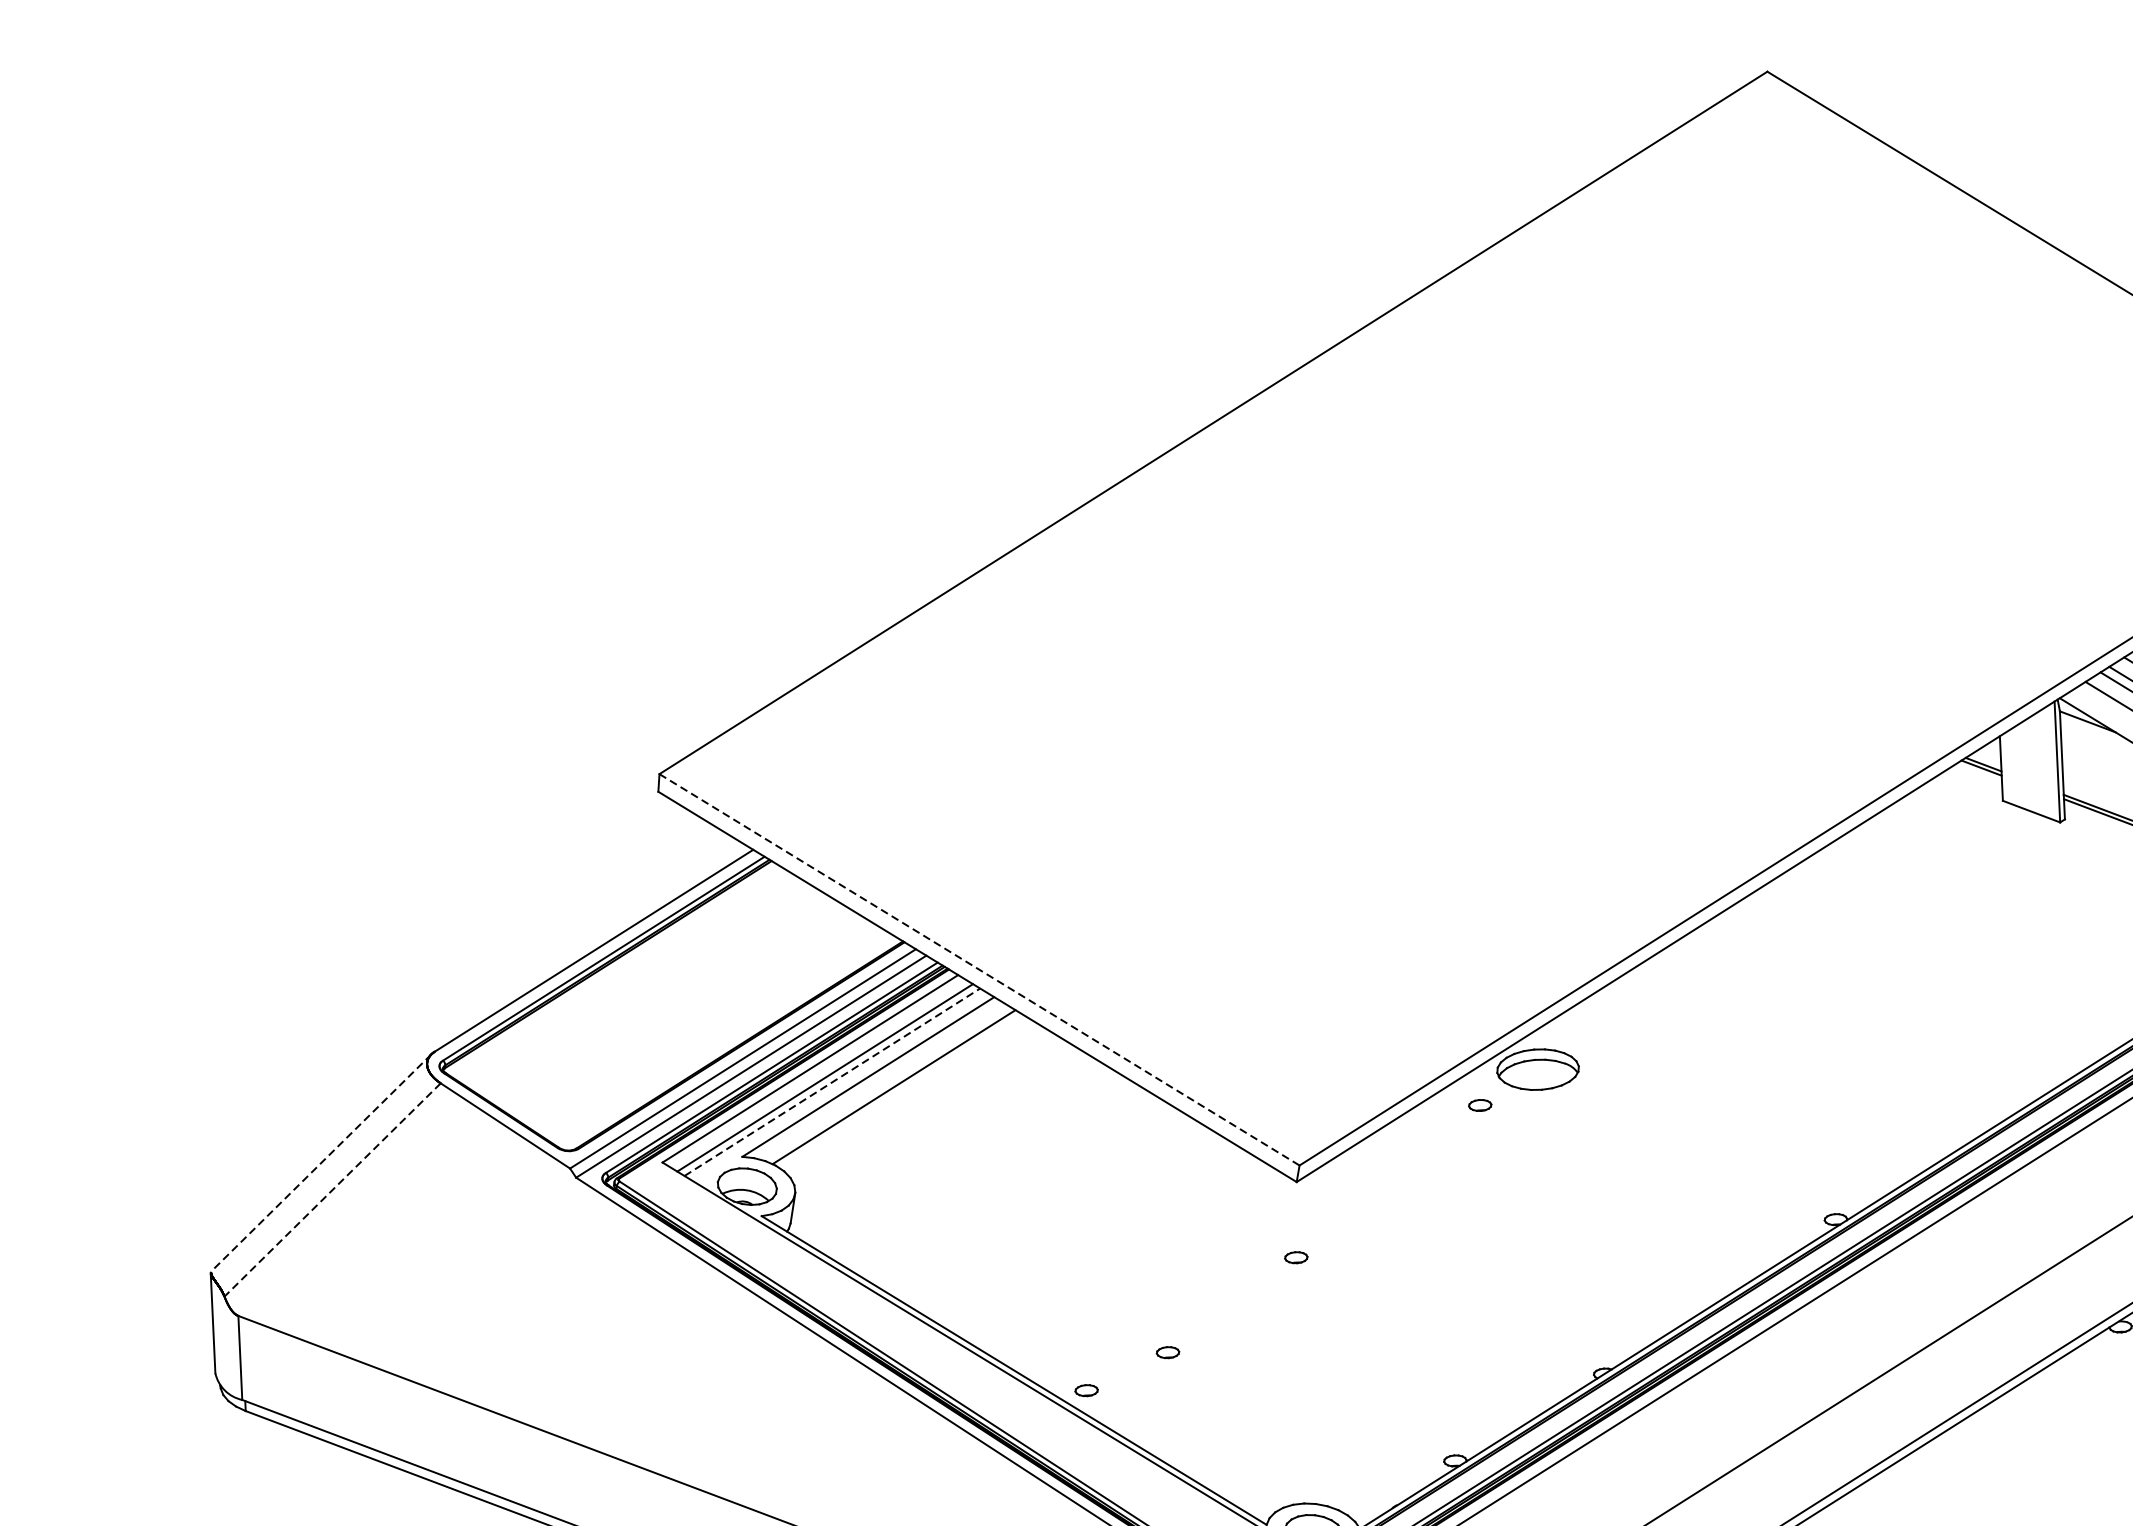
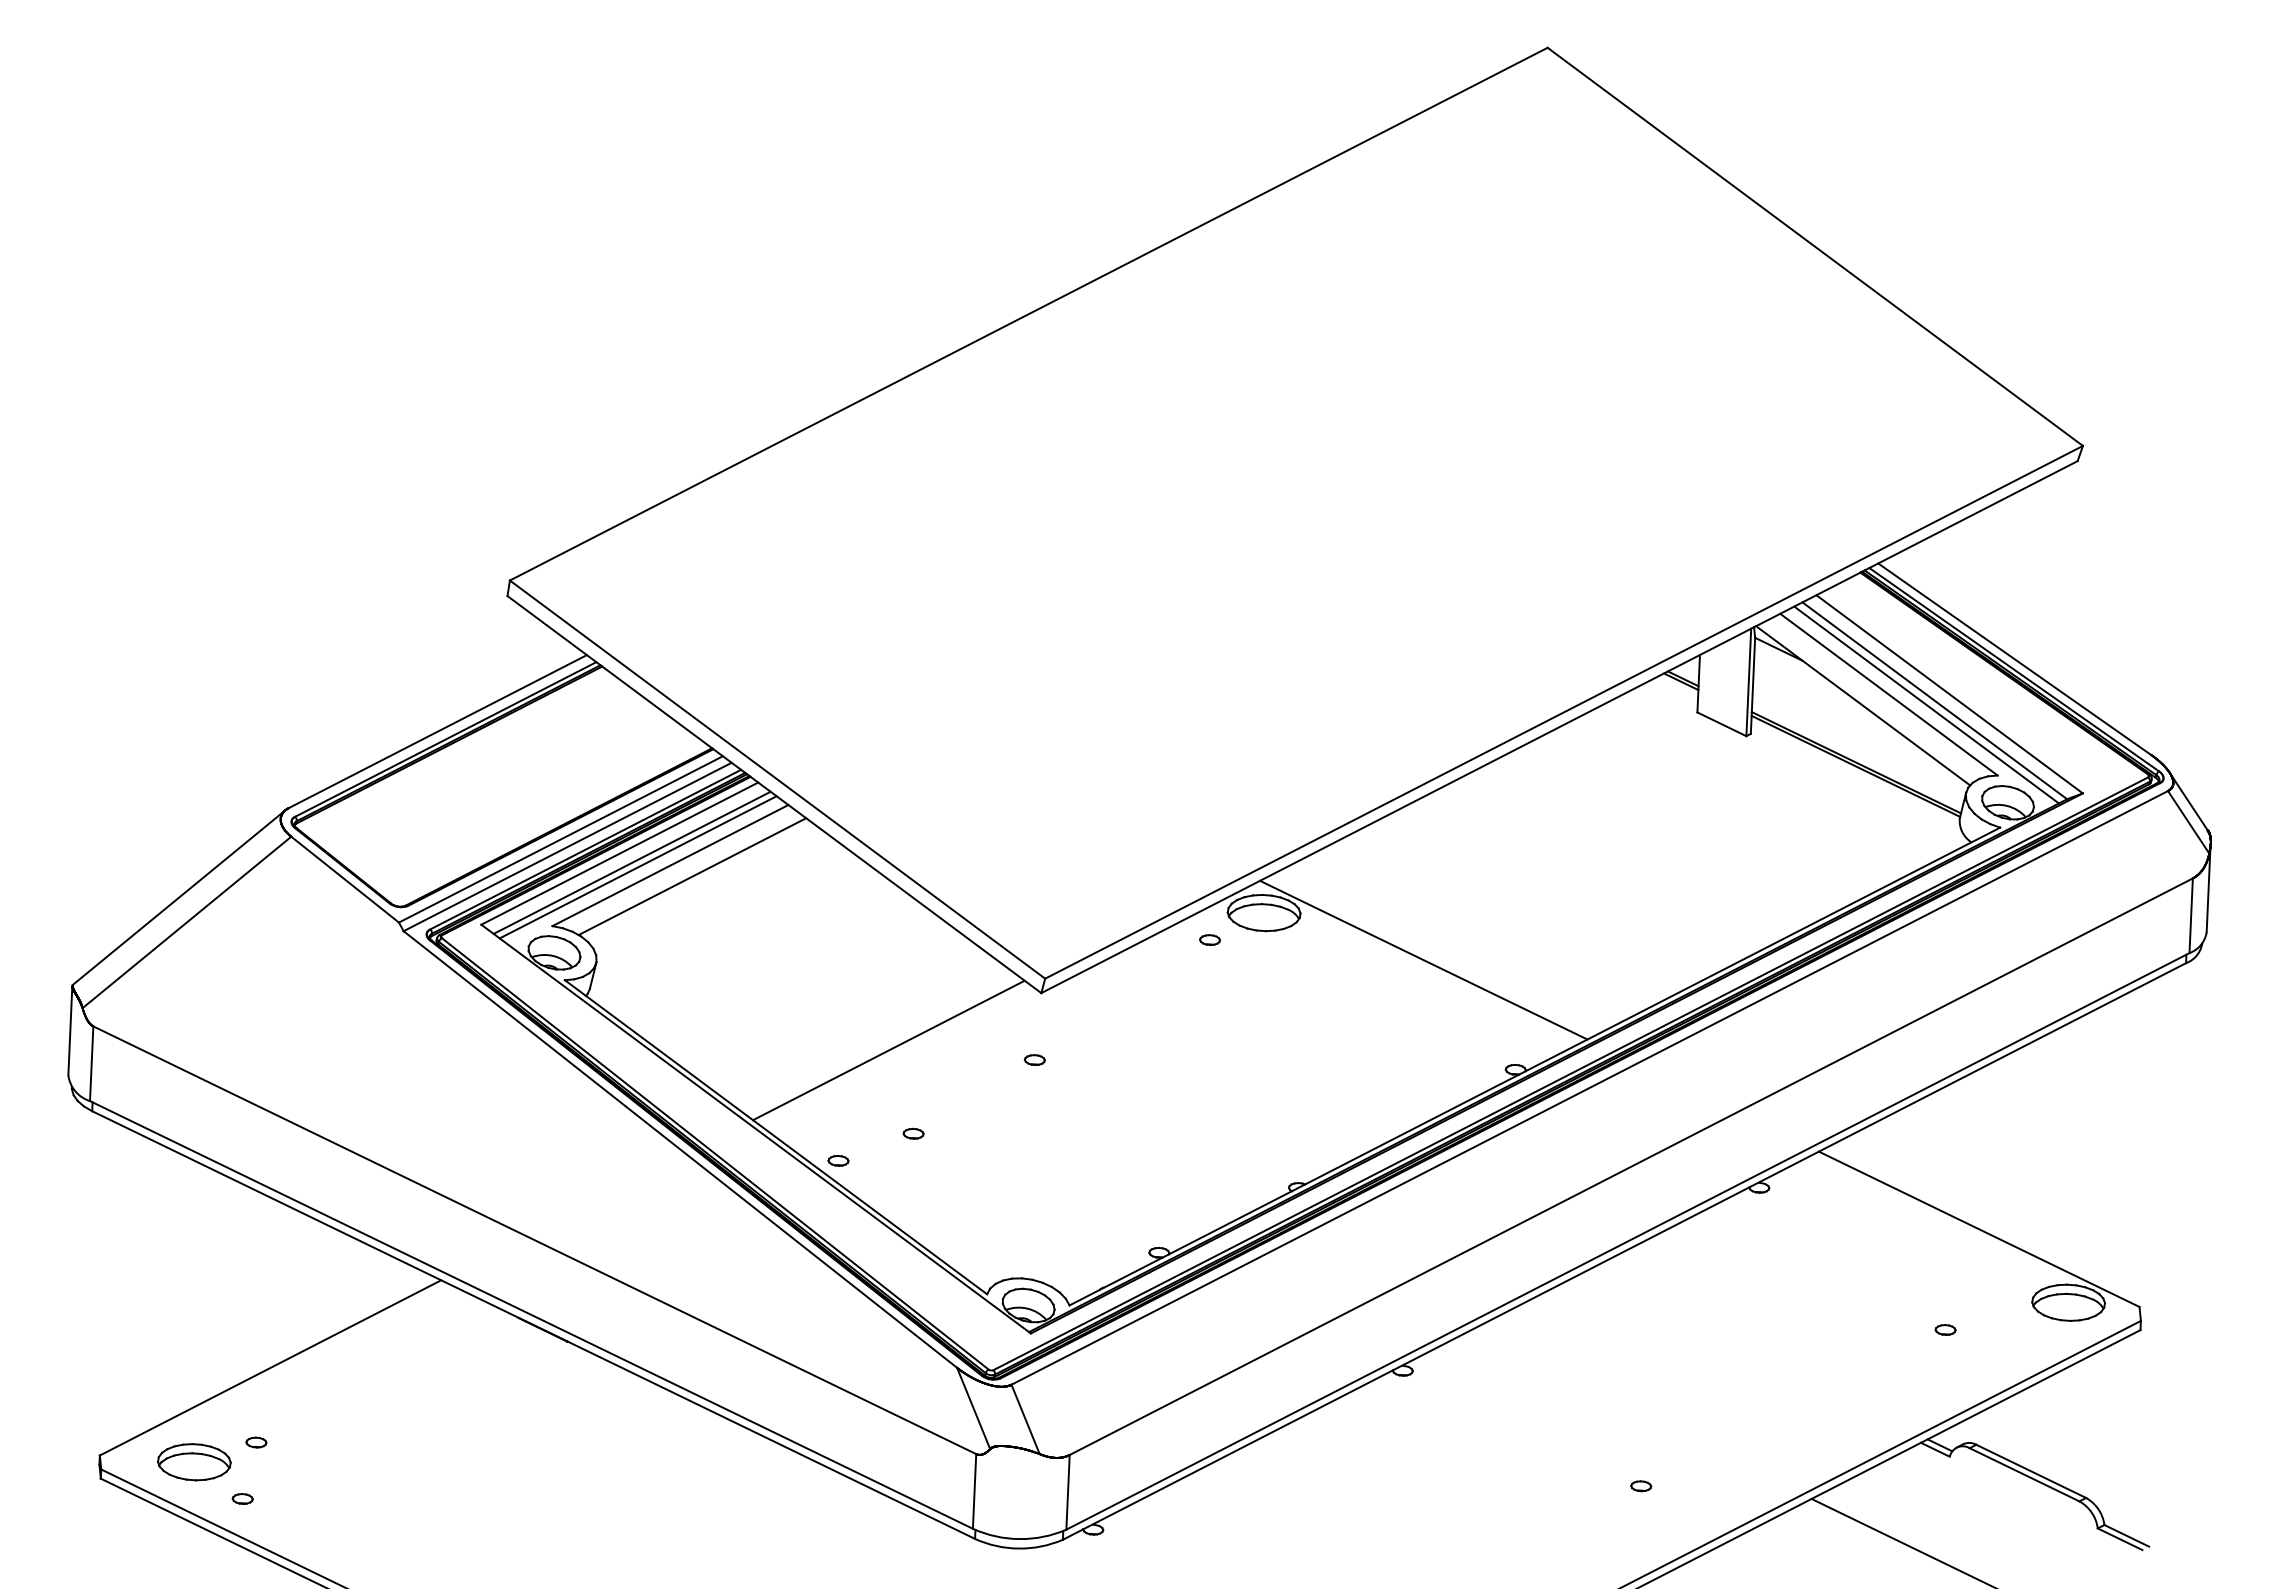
line: (979, 969) -> (777, 779), dashed -> solid
line: (832, 1082) -> (638, 867), dashed -> solid
line: (1721, 1105) -> (1423, 959), added
line: (320, 1162) -> (178, 897), dashed -> solid
line: (332, 1190) -> (186, 922), dashed -> solid
line: (1131, 1261) -> (888, 1050), added

